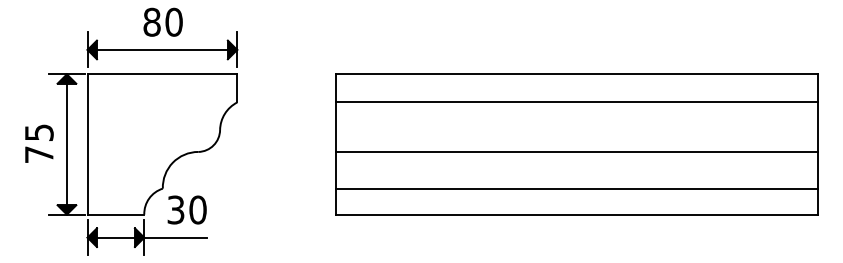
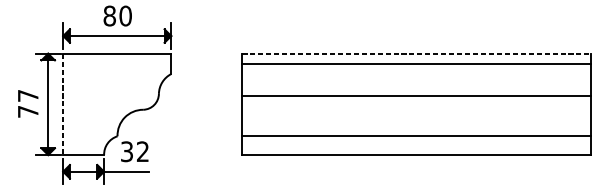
line: (577, 74) -> (417, 53), solid -> dashed
line: (576, 102) -> (416, 63), moved
text: (39, 132) -> (28, 95), 75 -> 77
line: (87, 144) -> (63, 104), solid -> dashed
line: (576, 151) -> (416, 95), moved
text: (197, 209) -> (142, 151), 30 -> 32

